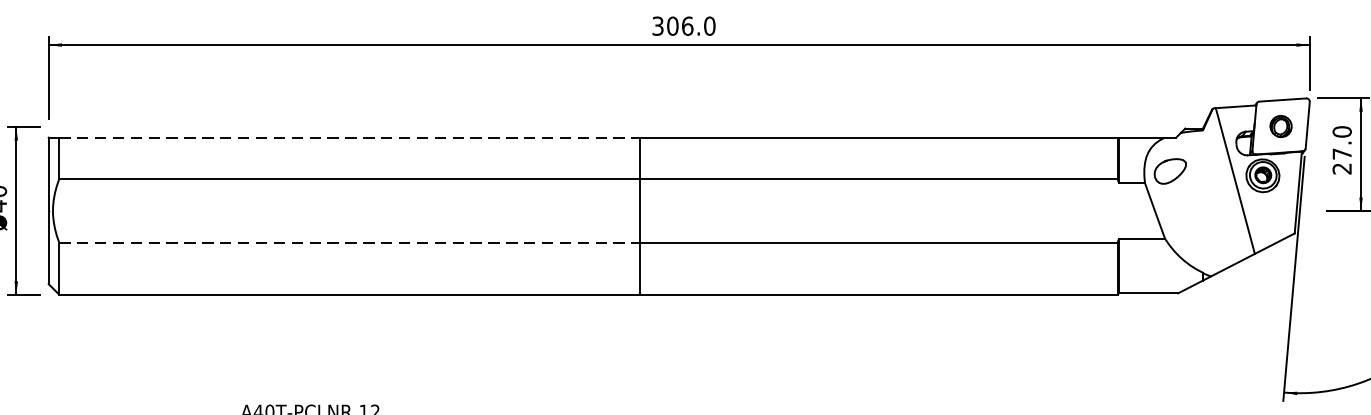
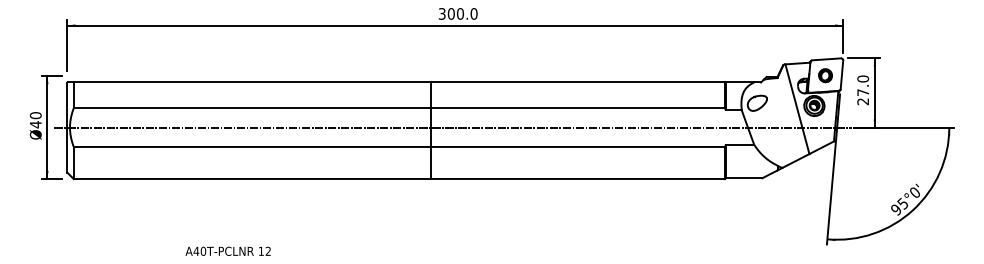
text: (687, 25) -> (460, 13), 306.0 -> 300.0
line: (349, 137) -> (252, 82), dashed -> solid
line: (674, 210) -> (452, 127), added
line: (349, 243) -> (252, 147), dashed -> solid

